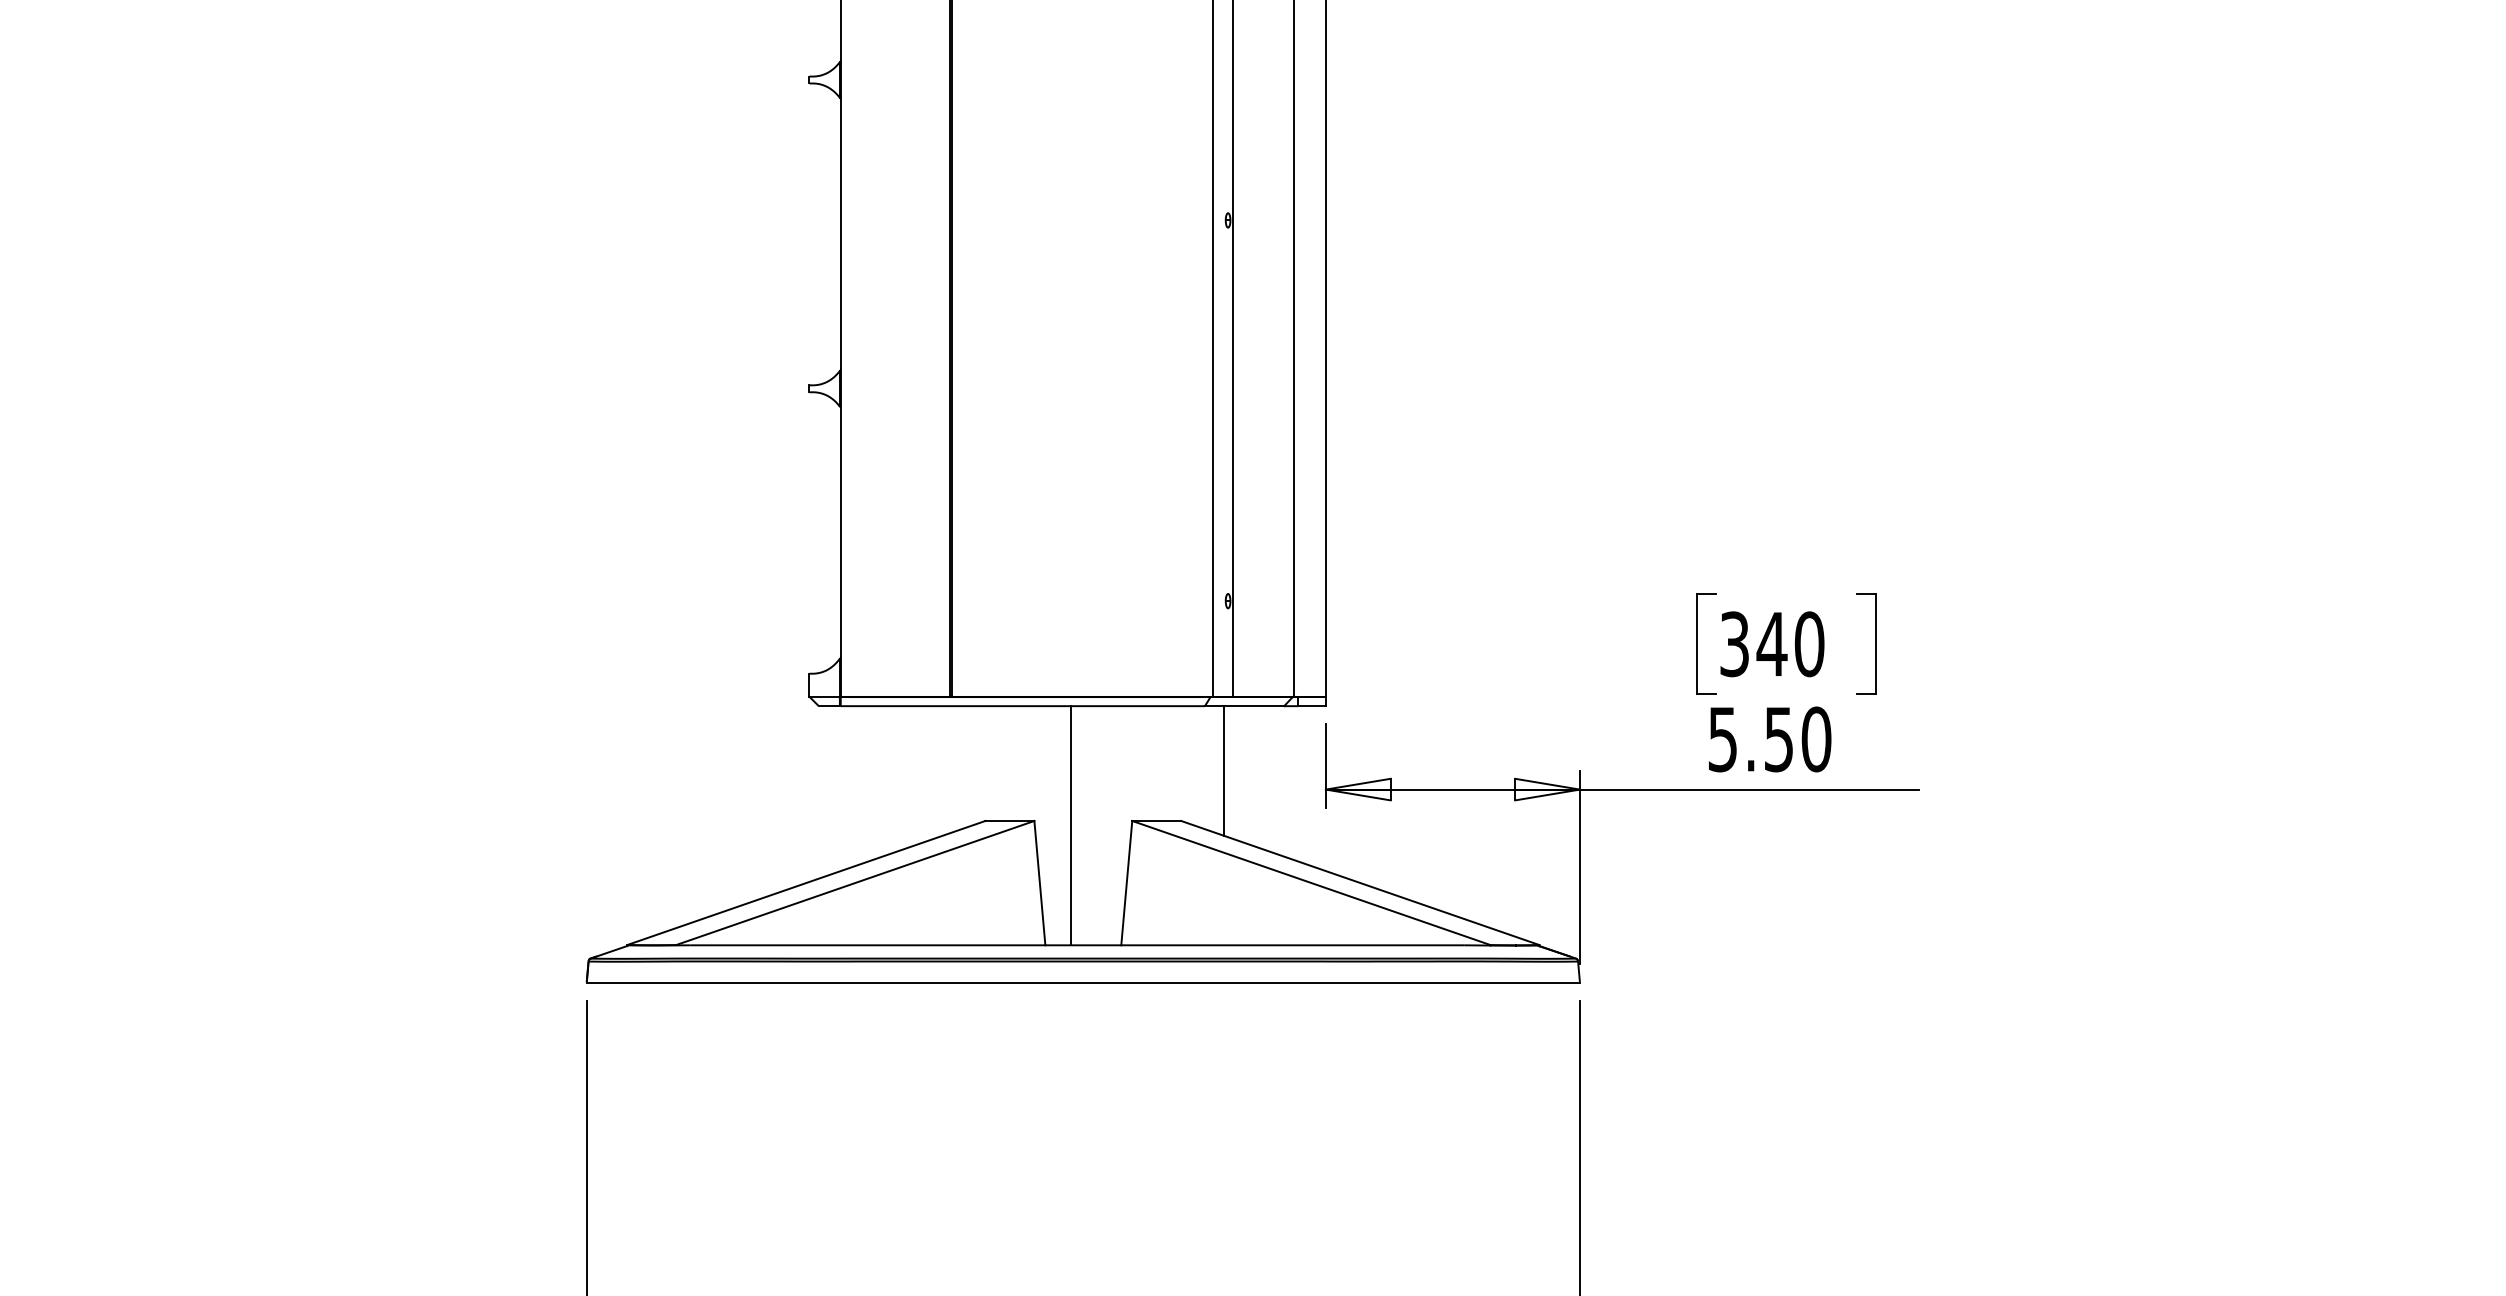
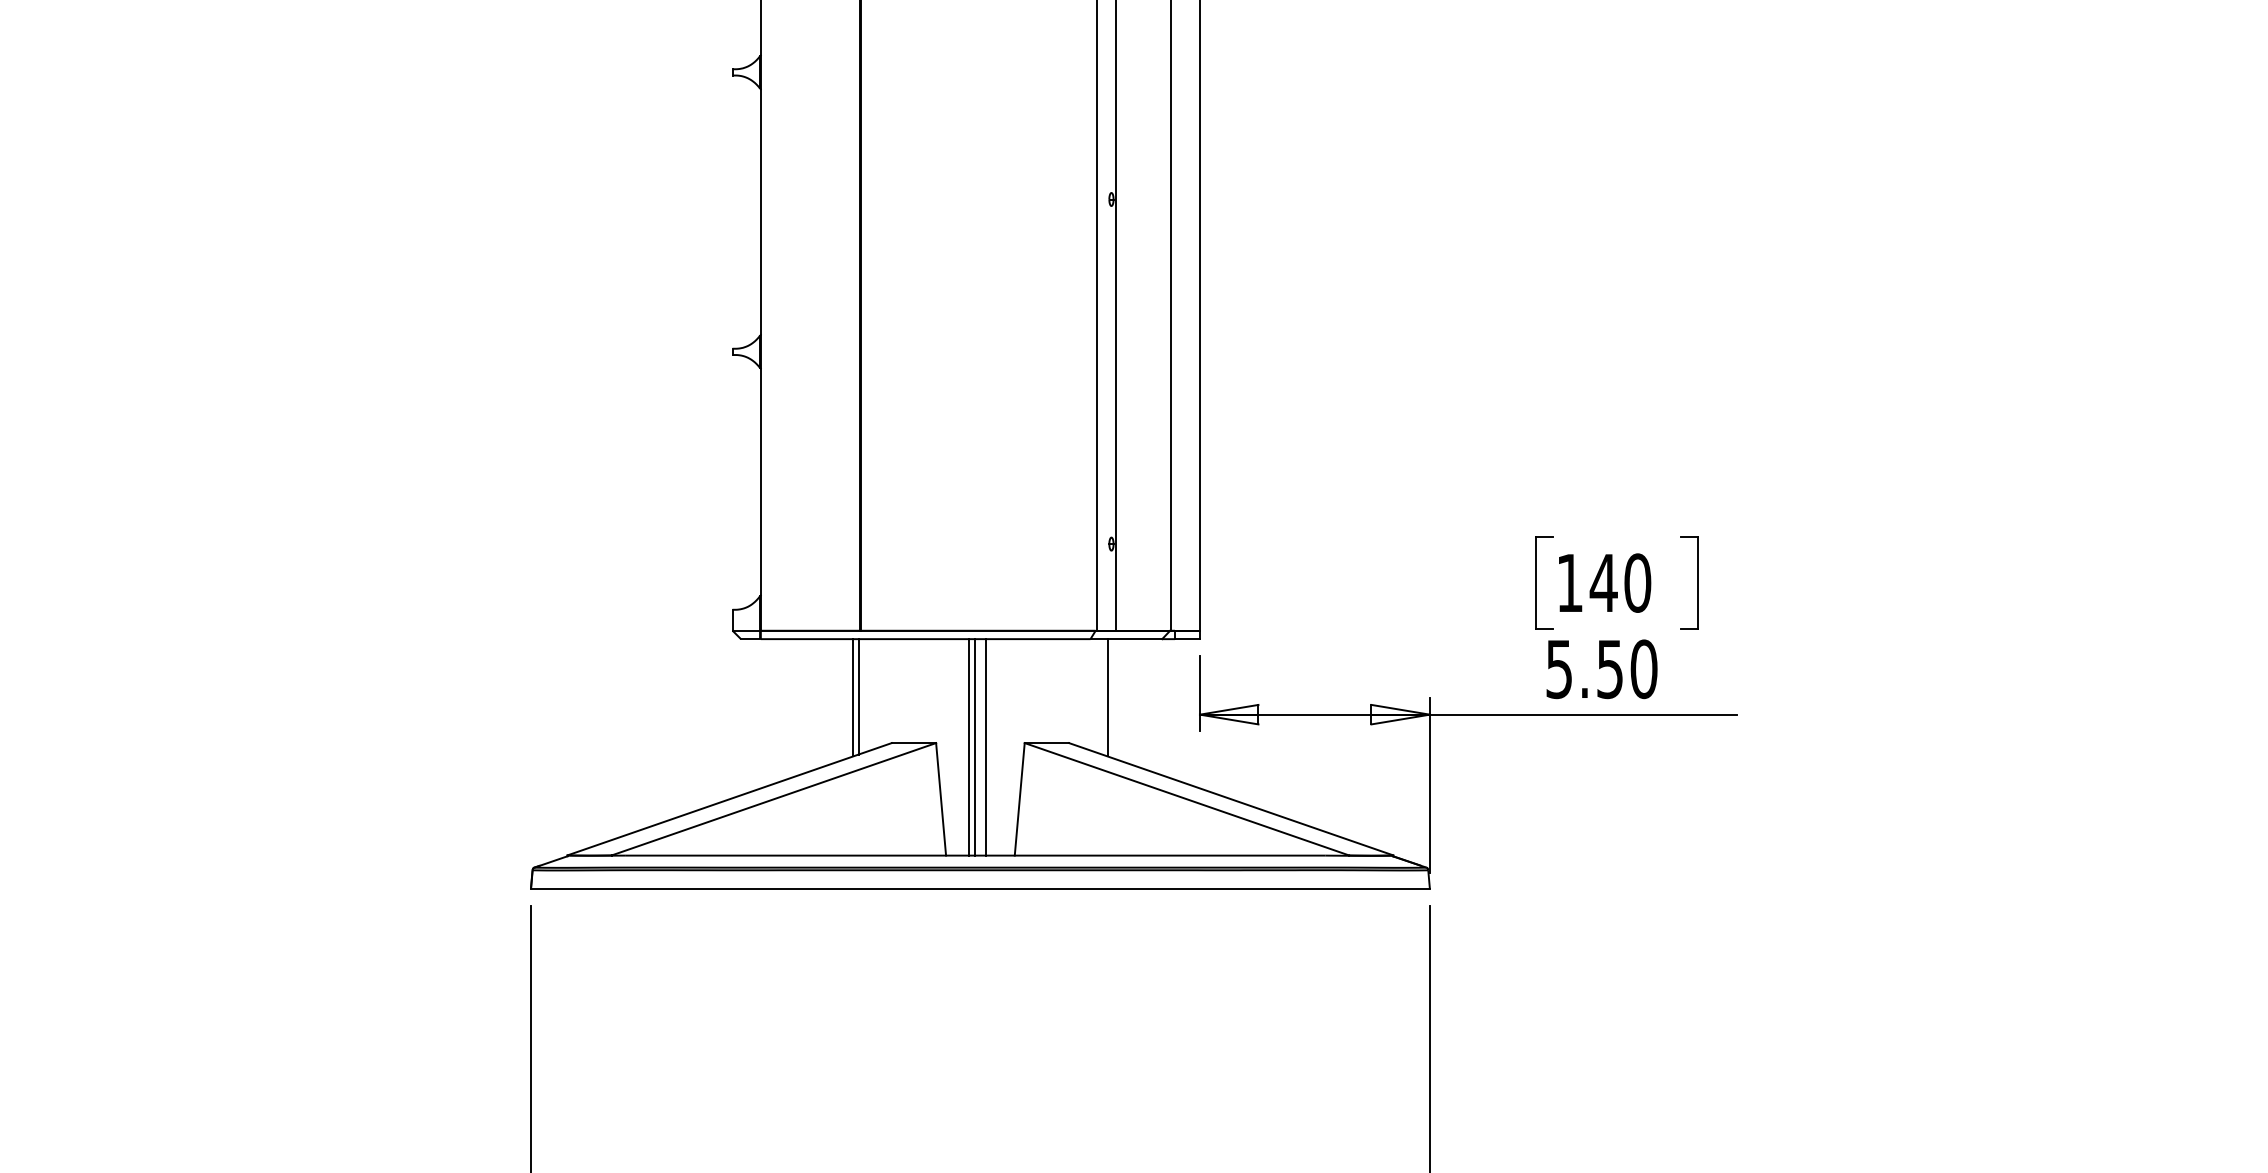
text: (1734, 643) -> (1569, 582), 340 -> 140
line: (948, 769) -> (858, 696), added
line: (943, 770) -> (853, 697), added
line: (1076, 825) -> (974, 747), added
line: (1088, 825) -> (985, 747), added

